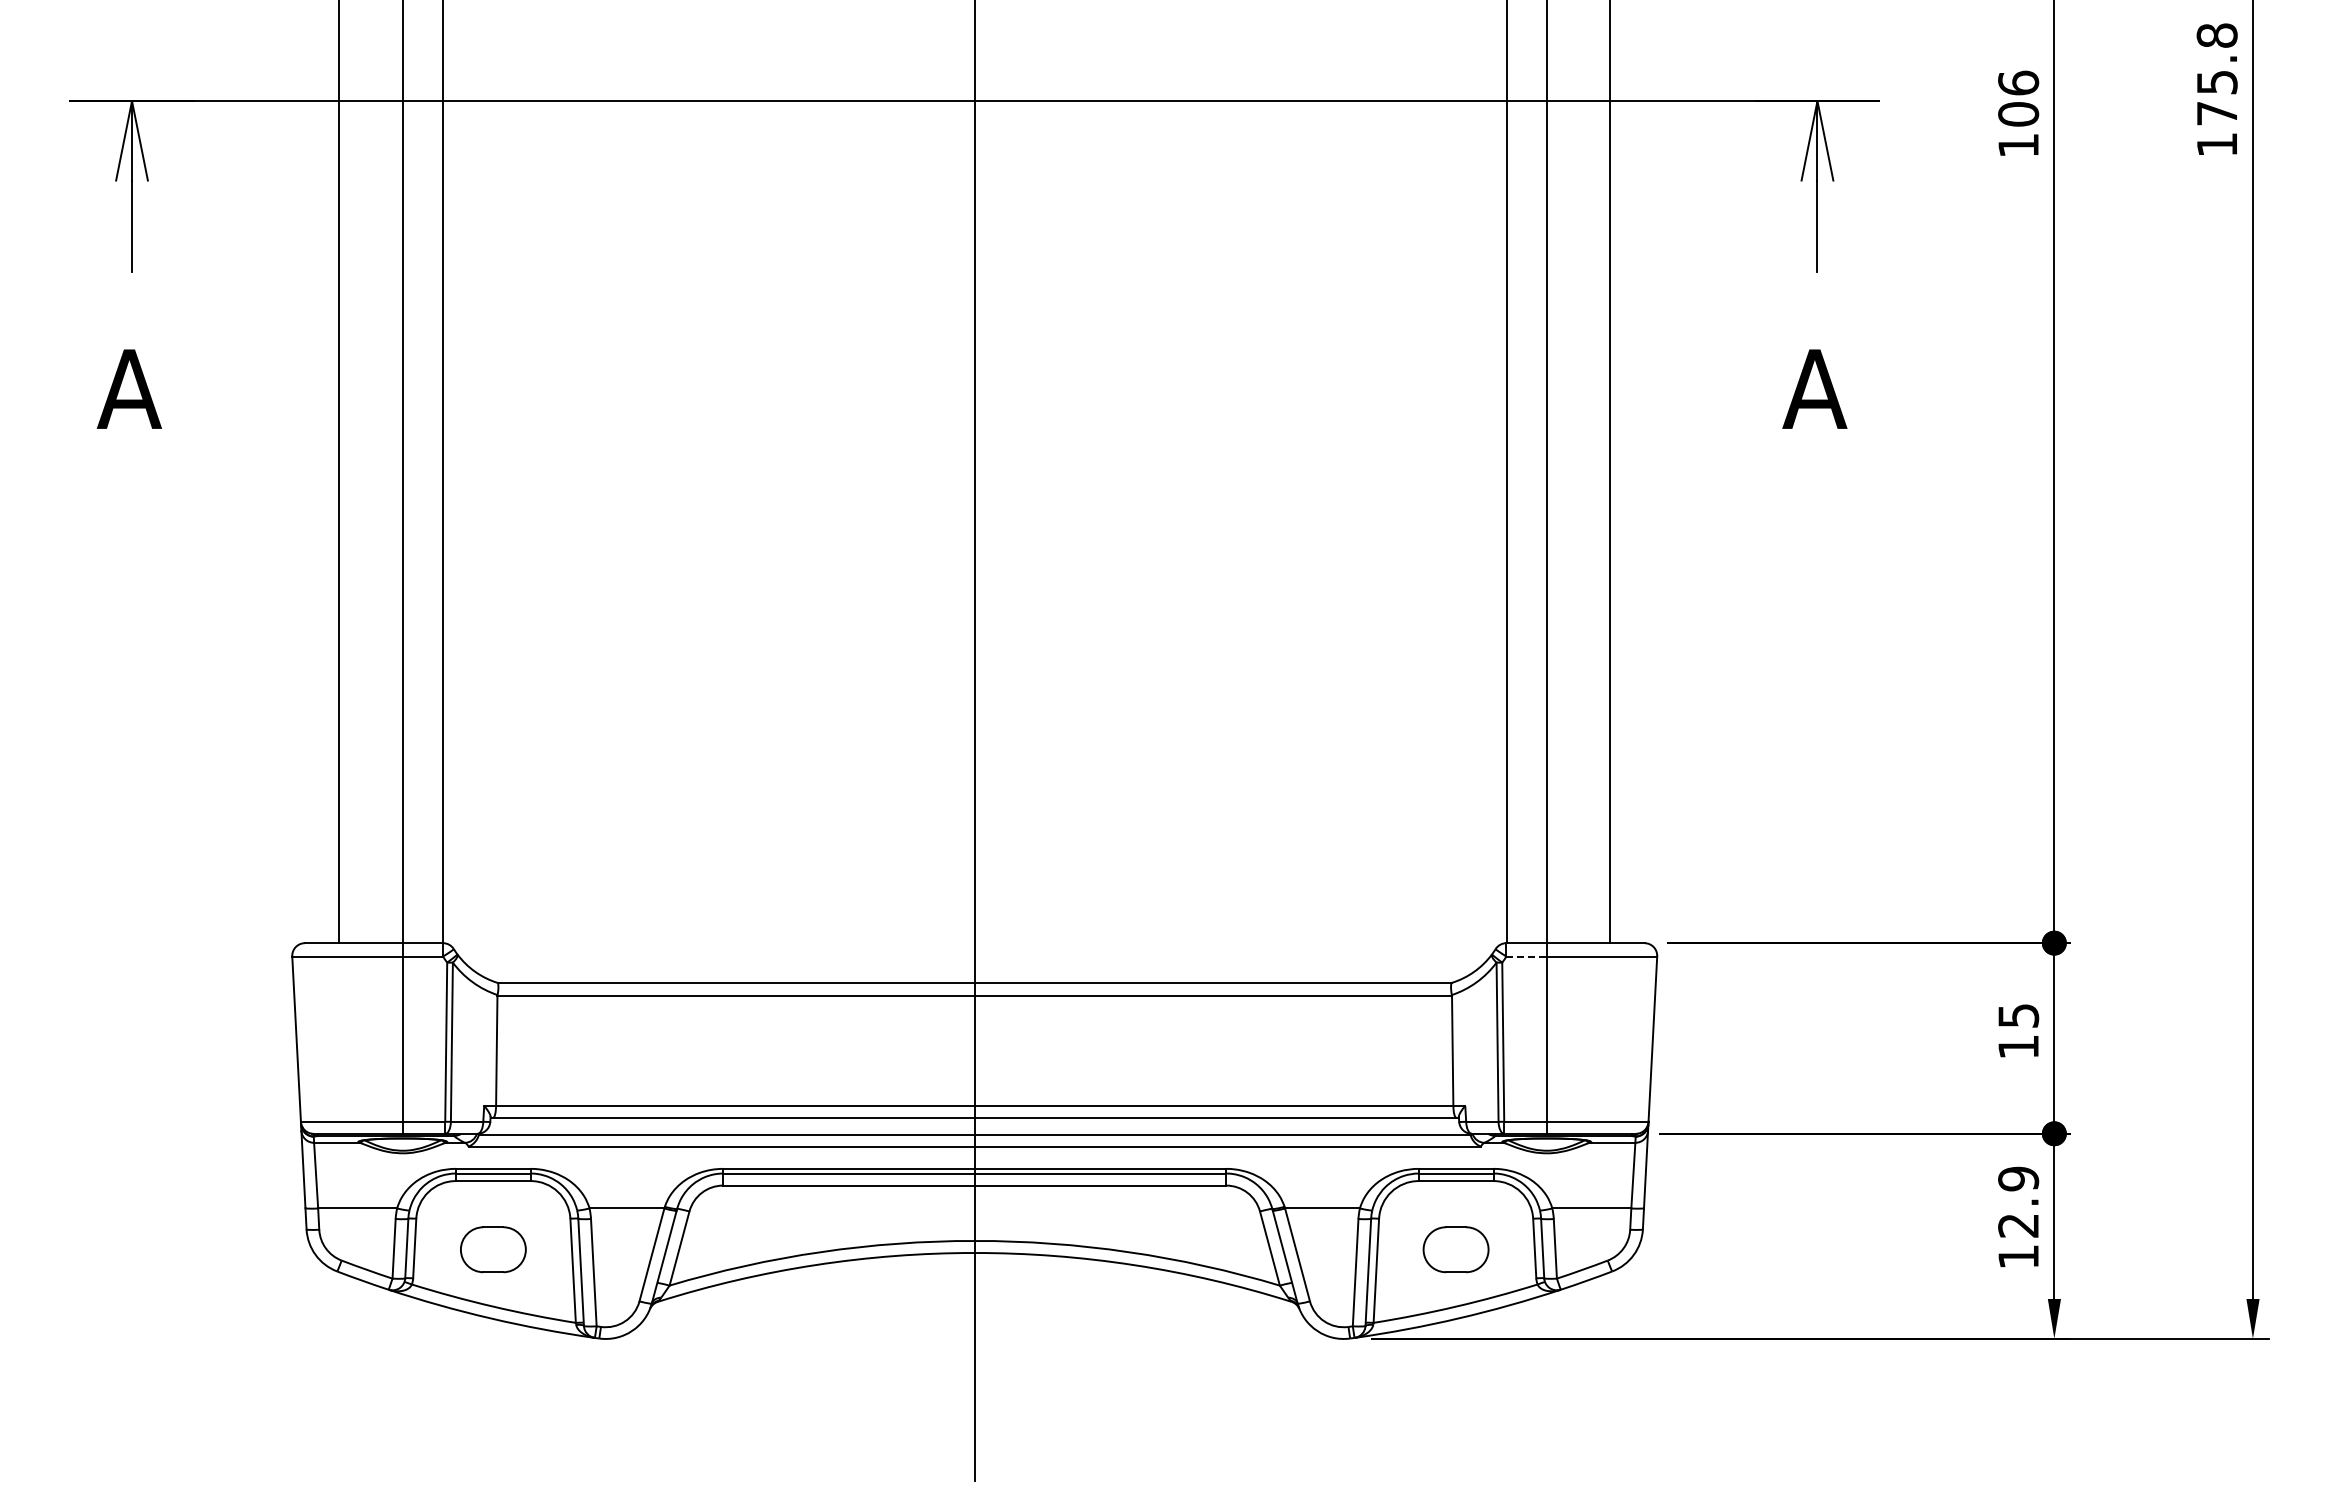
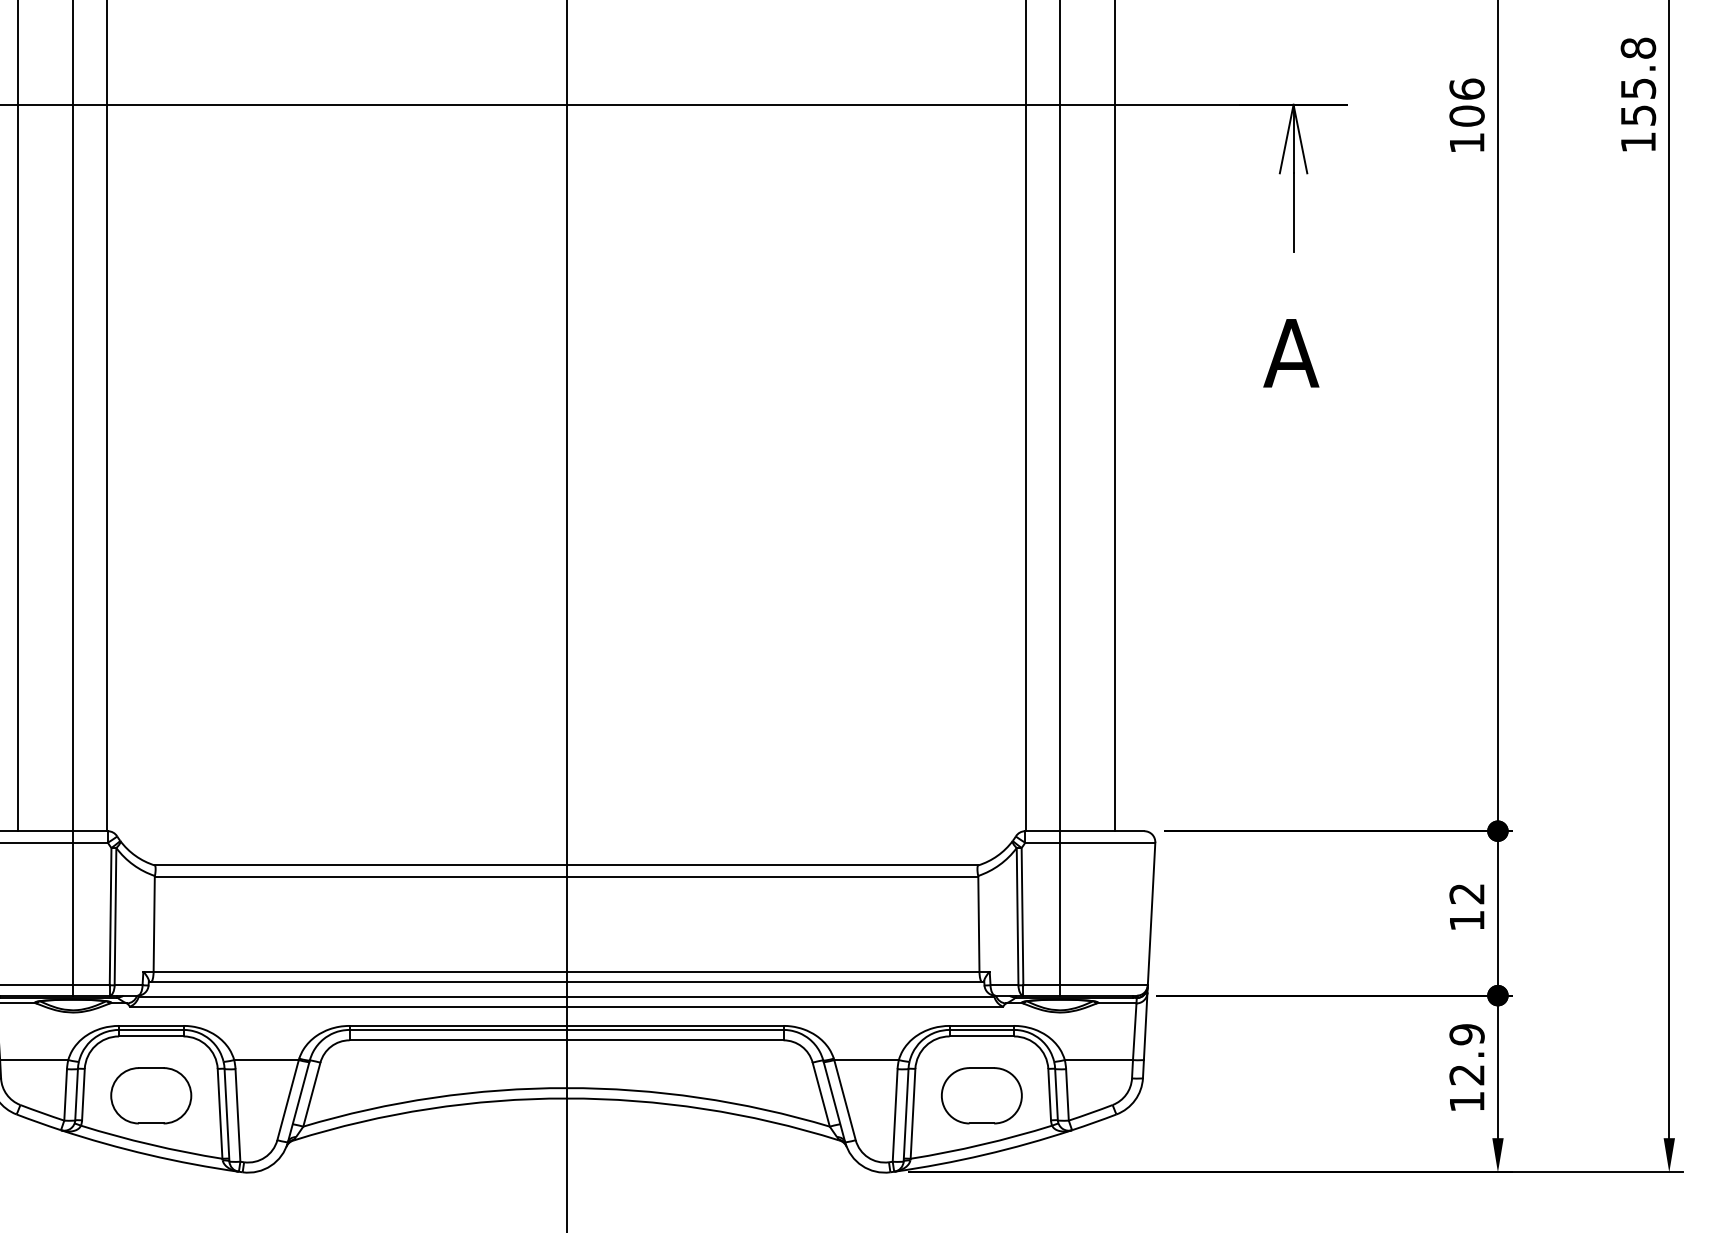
text: (2217, 113) -> (1638, 115), 175.8 -> 155.8
line: (1527, 956) -> (1043, 842), dashed -> solid
text: (2018, 1015) -> (1467, 893), 15 -> 12
part: (493, 1249) -> (151, 1095), size x1.43
part: (1455, 1249) -> (981, 1095), size x1.43

